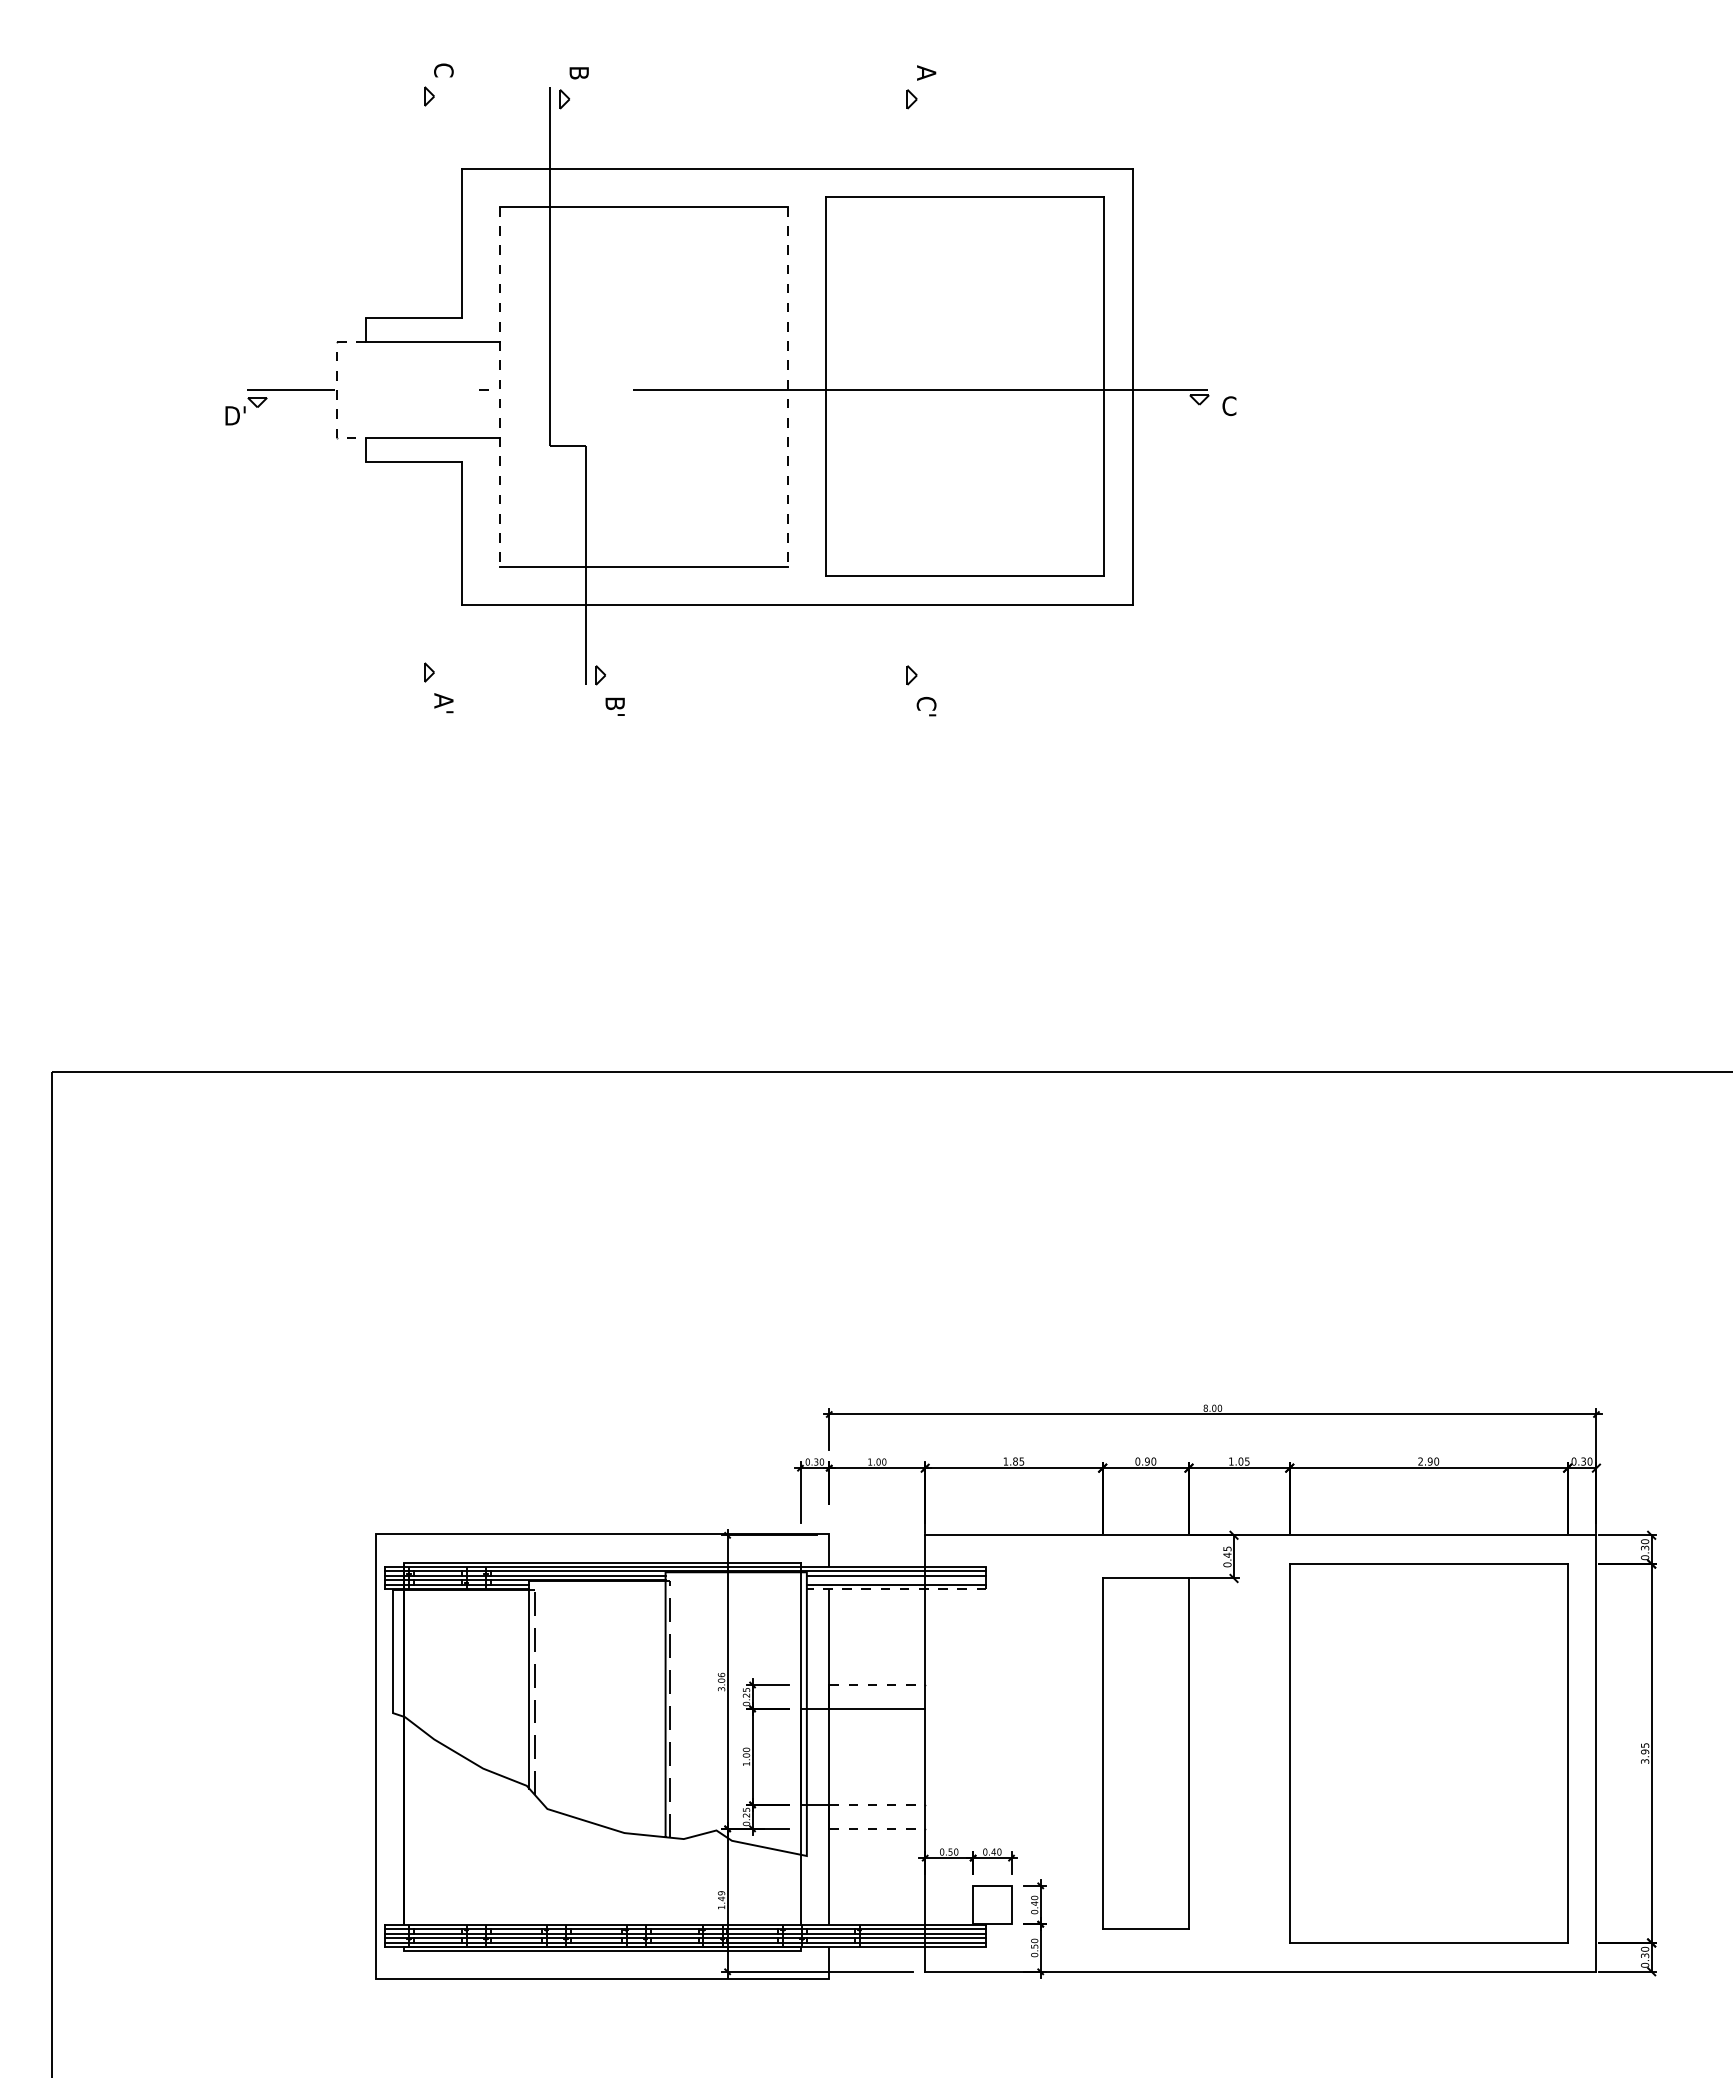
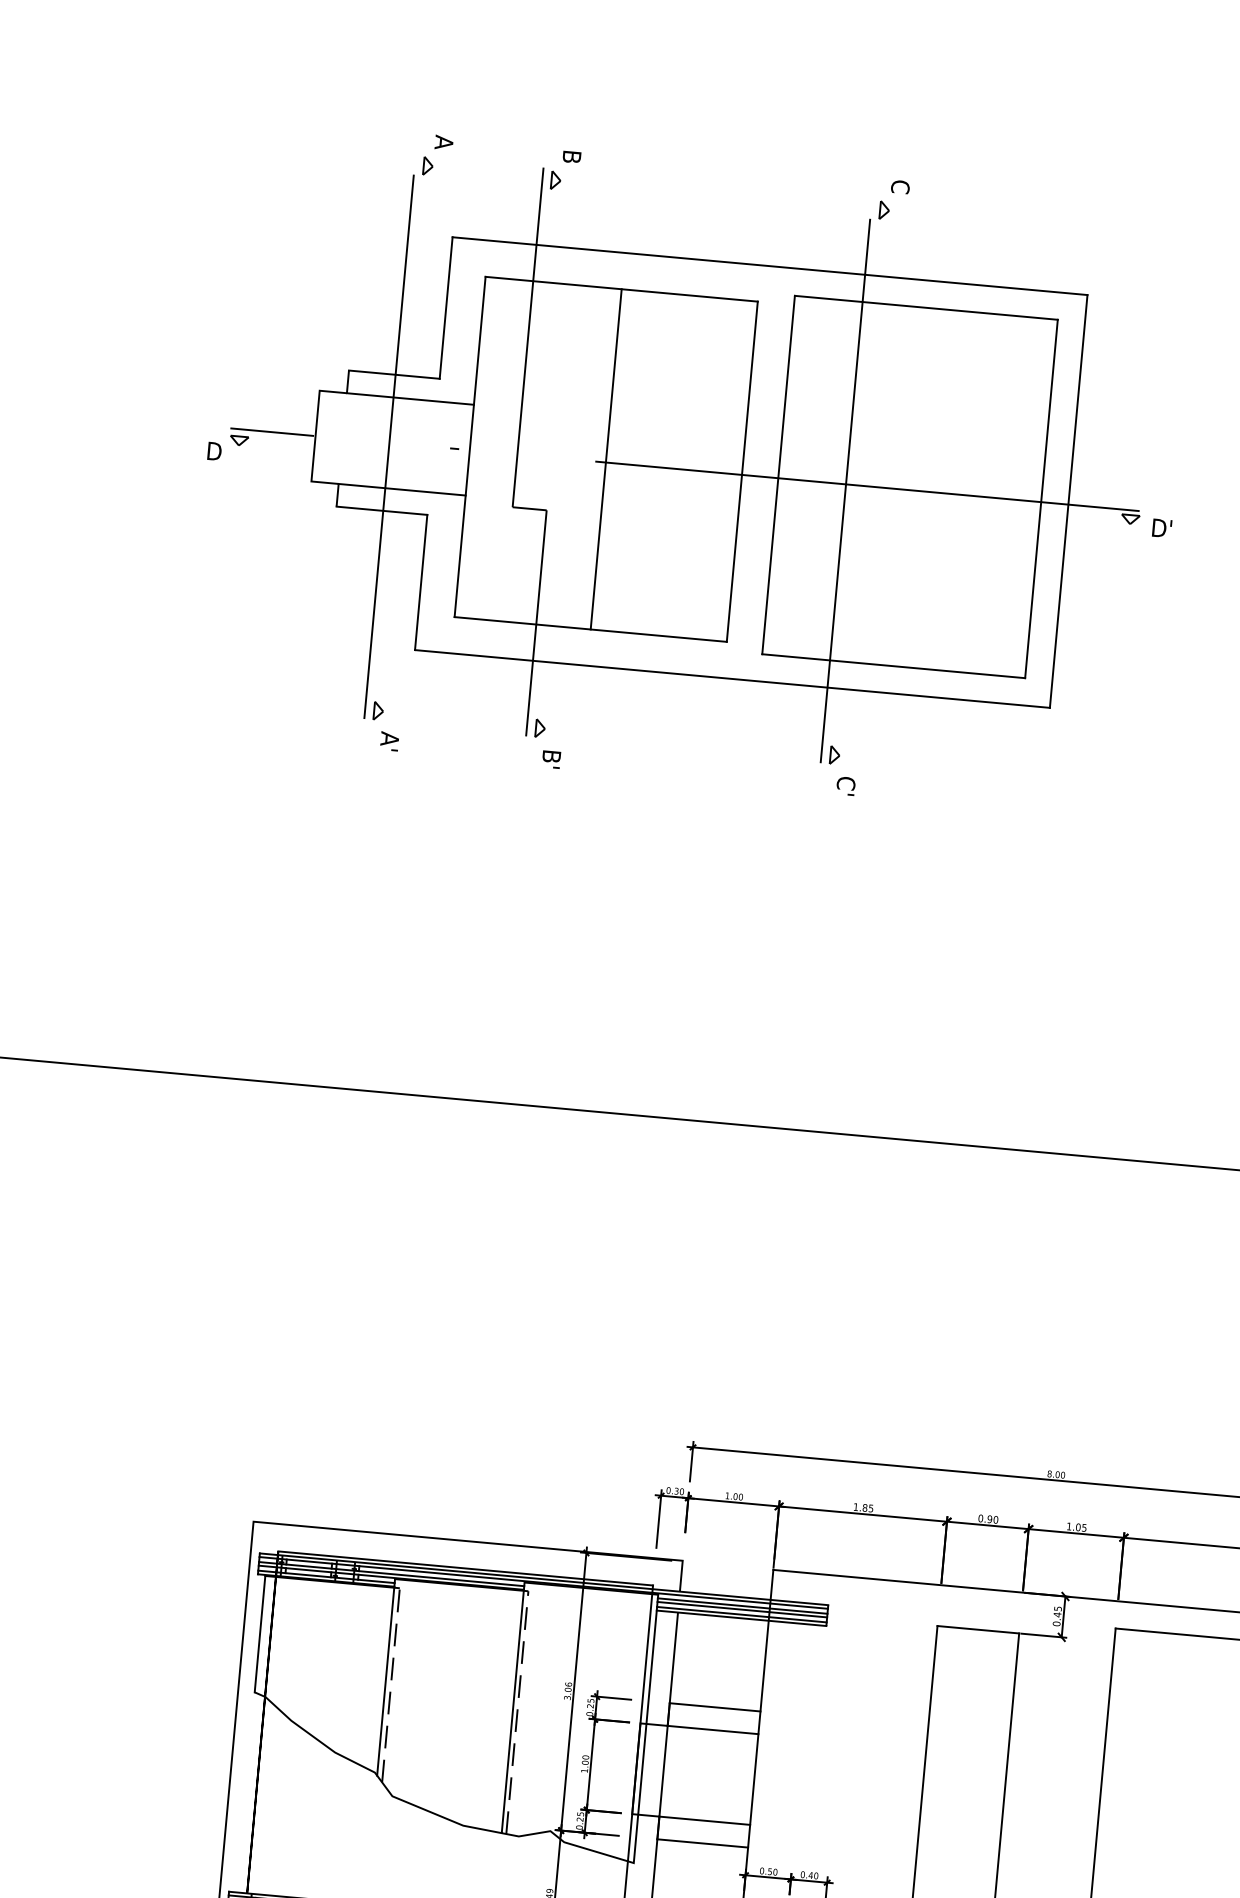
text: (443, 69) -> (443, 141), C -> A
text: (926, 72) -> (900, 186), A -> C
line: (415, 384) -> (390, 437), added
line: (897, 385) -> (846, 479), added
line: (500, 386) -> (470, 446), dashed -> solid
line: (644, 386) -> (606, 459), added
line: (787, 386) -> (741, 471), dashed -> solid
line: (337, 390) -> (315, 436), dashed -> solid
text: (1232, 406) -> (1161, 528), C -> D'
text: (244, 409) -> (226, 446), D' -> D
line: (896, 1579) -> (742, 1609), added
line: (896, 1589) -> (741, 1618), dashed -> solid
line: (877, 1684) -> (715, 1706), dashed -> solid
line: (877, 1804) -> (705, 1820), dashed -> solid
line: (877, 1828) -> (702, 1843), dashed -> solid

